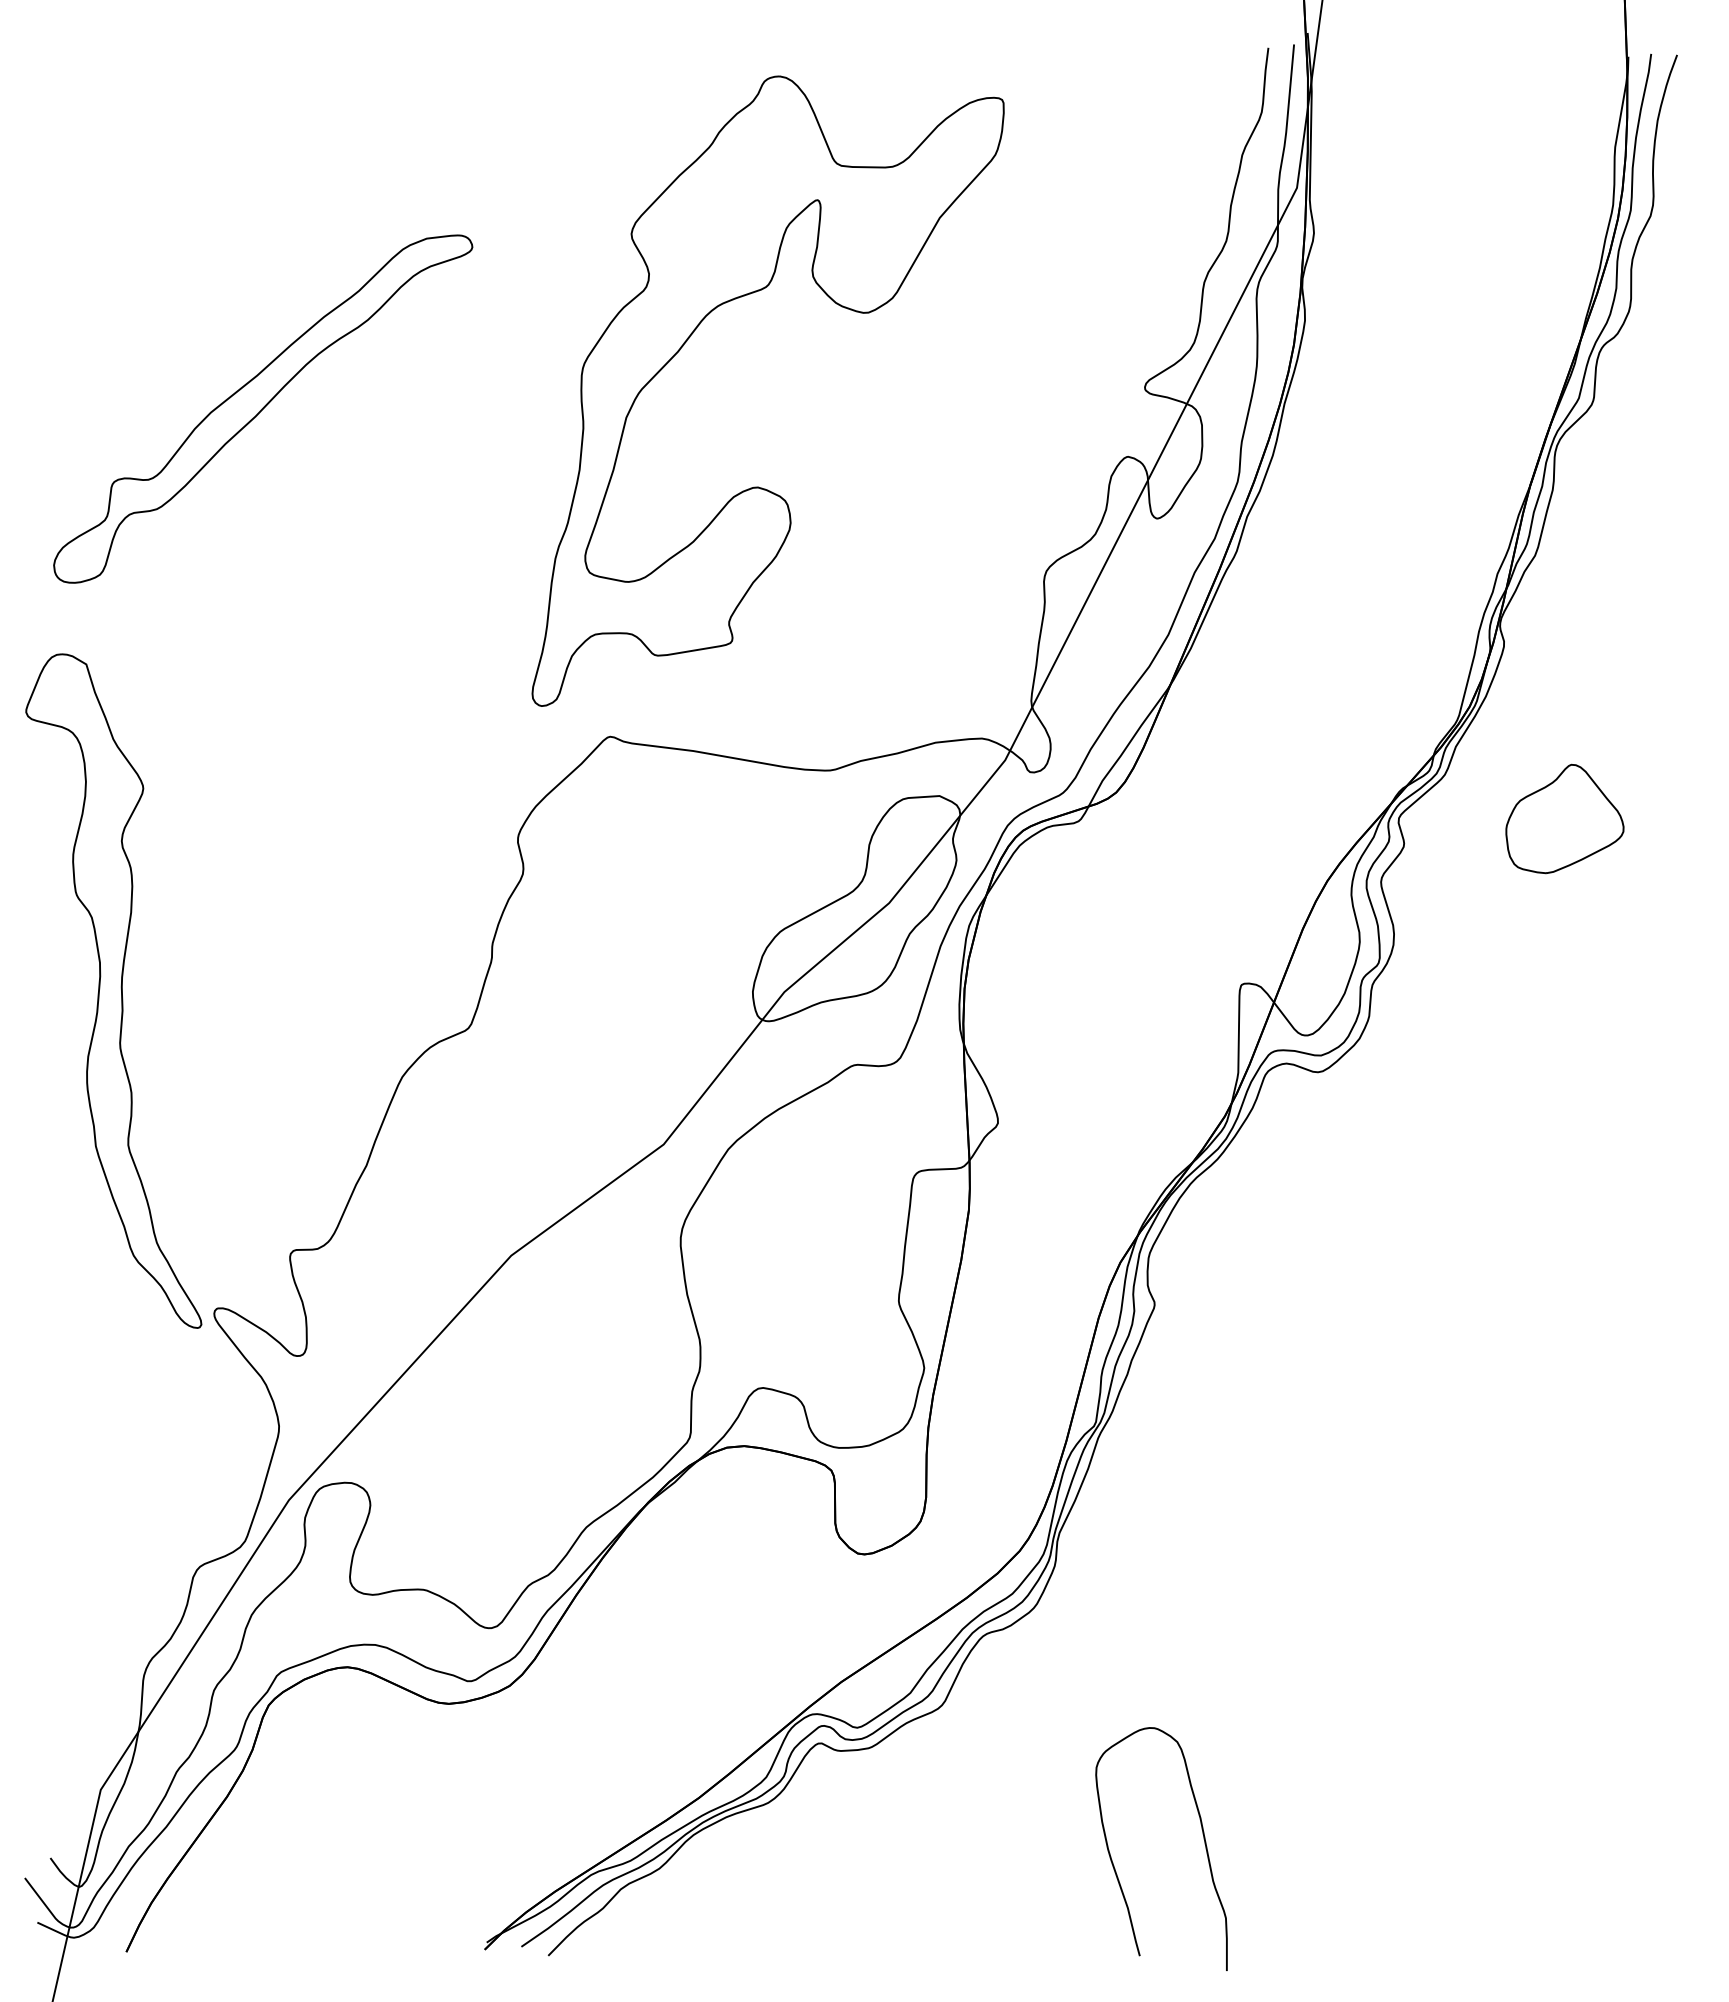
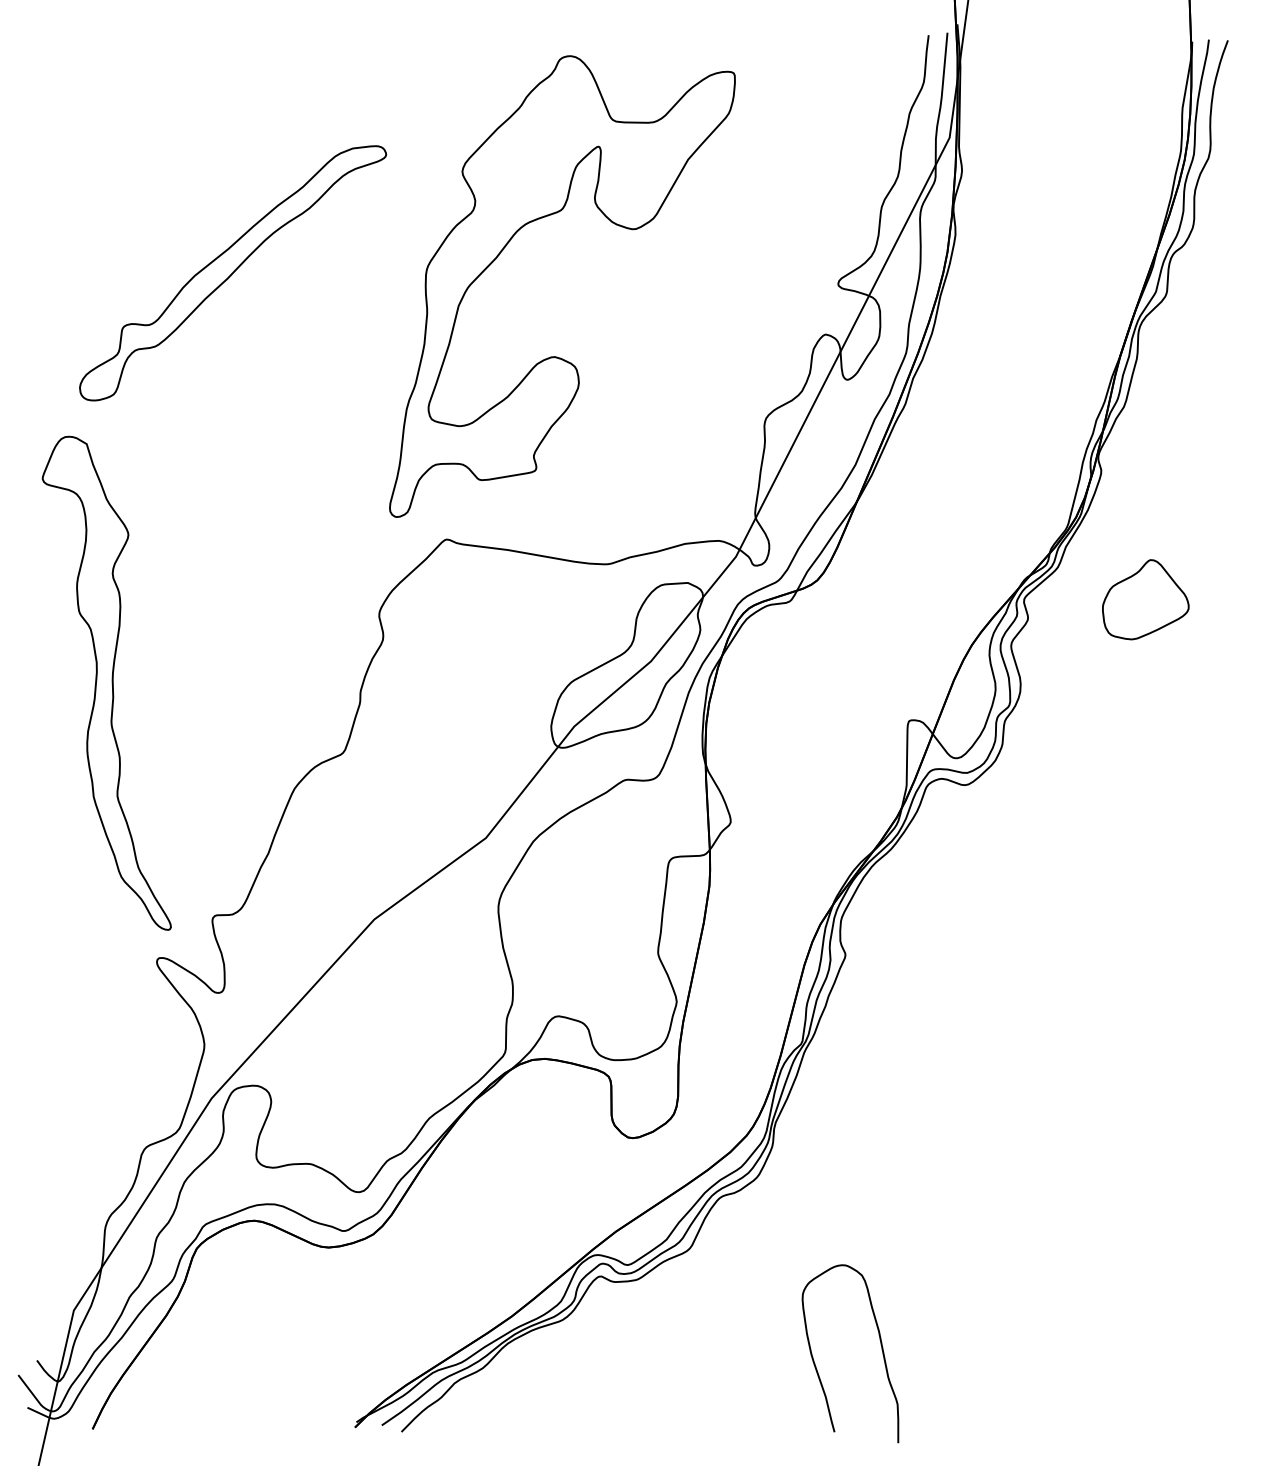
part: (263, 408) -> (233, 272), moved
part: (113, 990) -> (106, 682), moved

